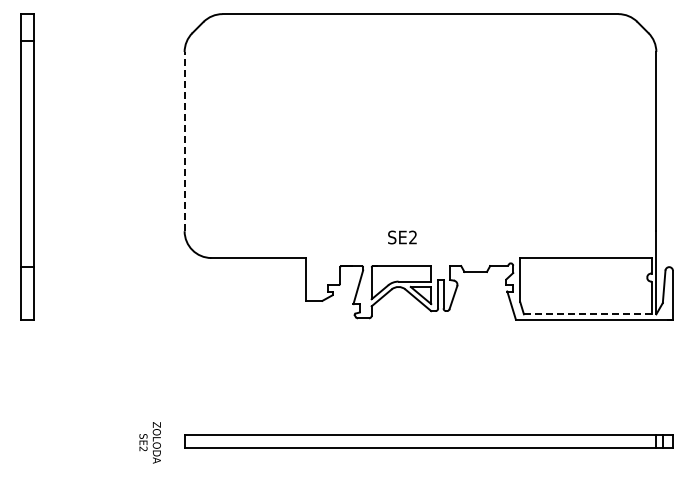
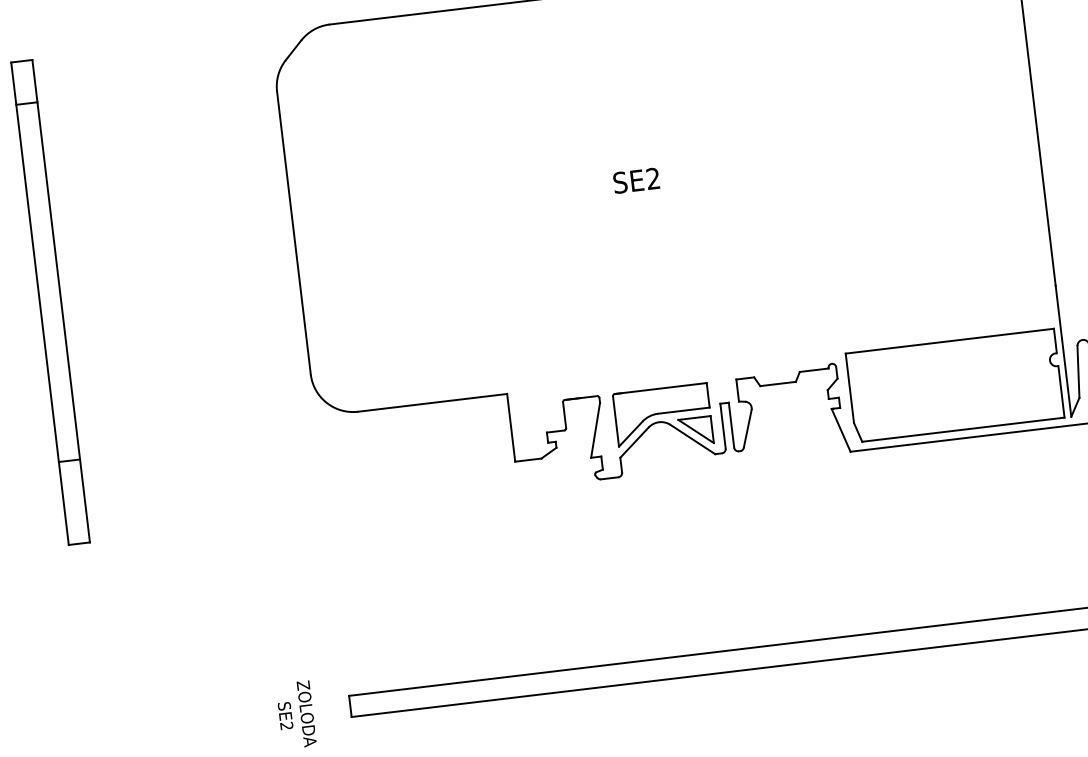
line: (184, 141) -> (293, 232), dashed -> solid
text: (402, 237) -> (636, 180), moved
line: (587, 314) -> (962, 430), dashed -> solid

